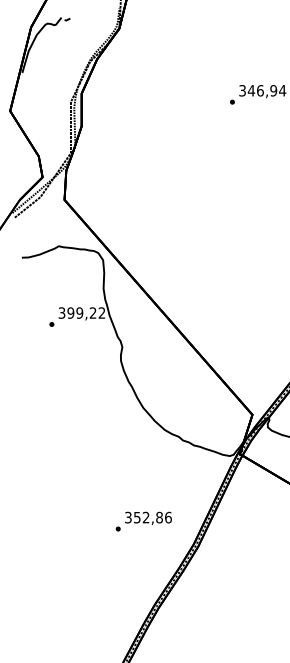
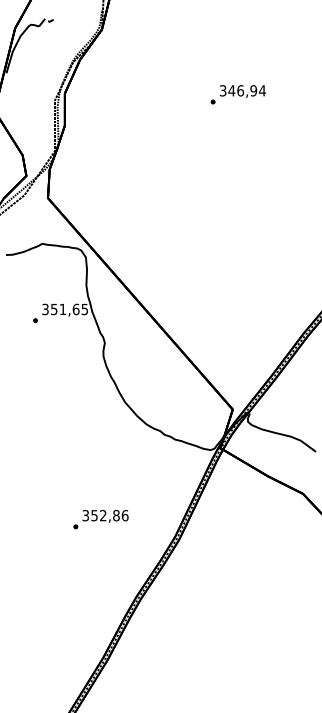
text: (85, 313) -> (68, 309), 399,22 -> 351,65
text: (143, 521) -> (100, 519), moved

